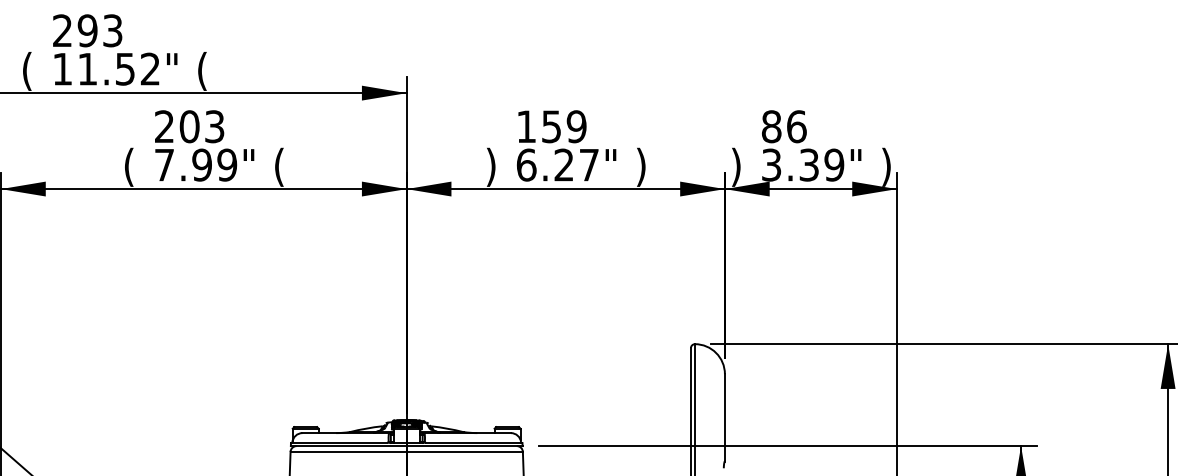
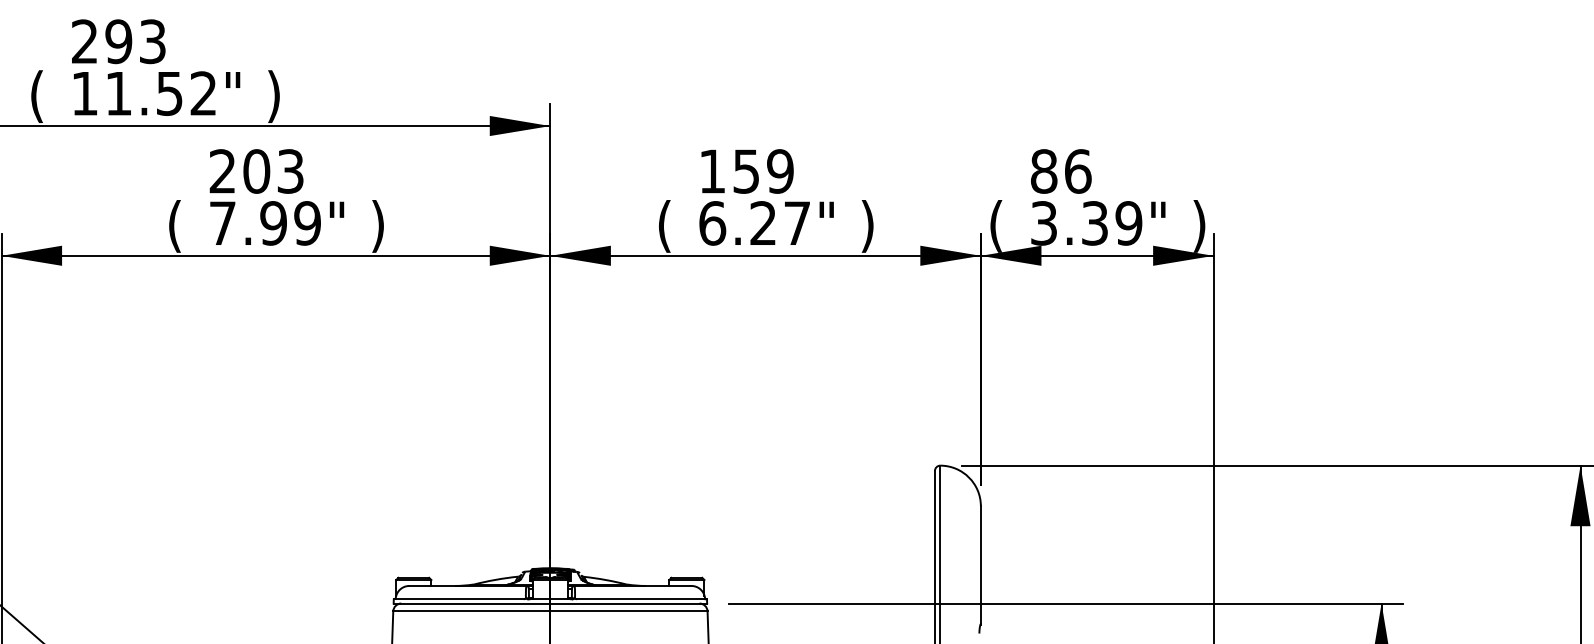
text: (202, 71) -> (274, 96), ( -> )
text: (279, 166) -> (378, 225), ( -> )
text: (491, 166) -> (665, 225), ) -> (
text: (736, 166) -> (996, 225), ) -> (

